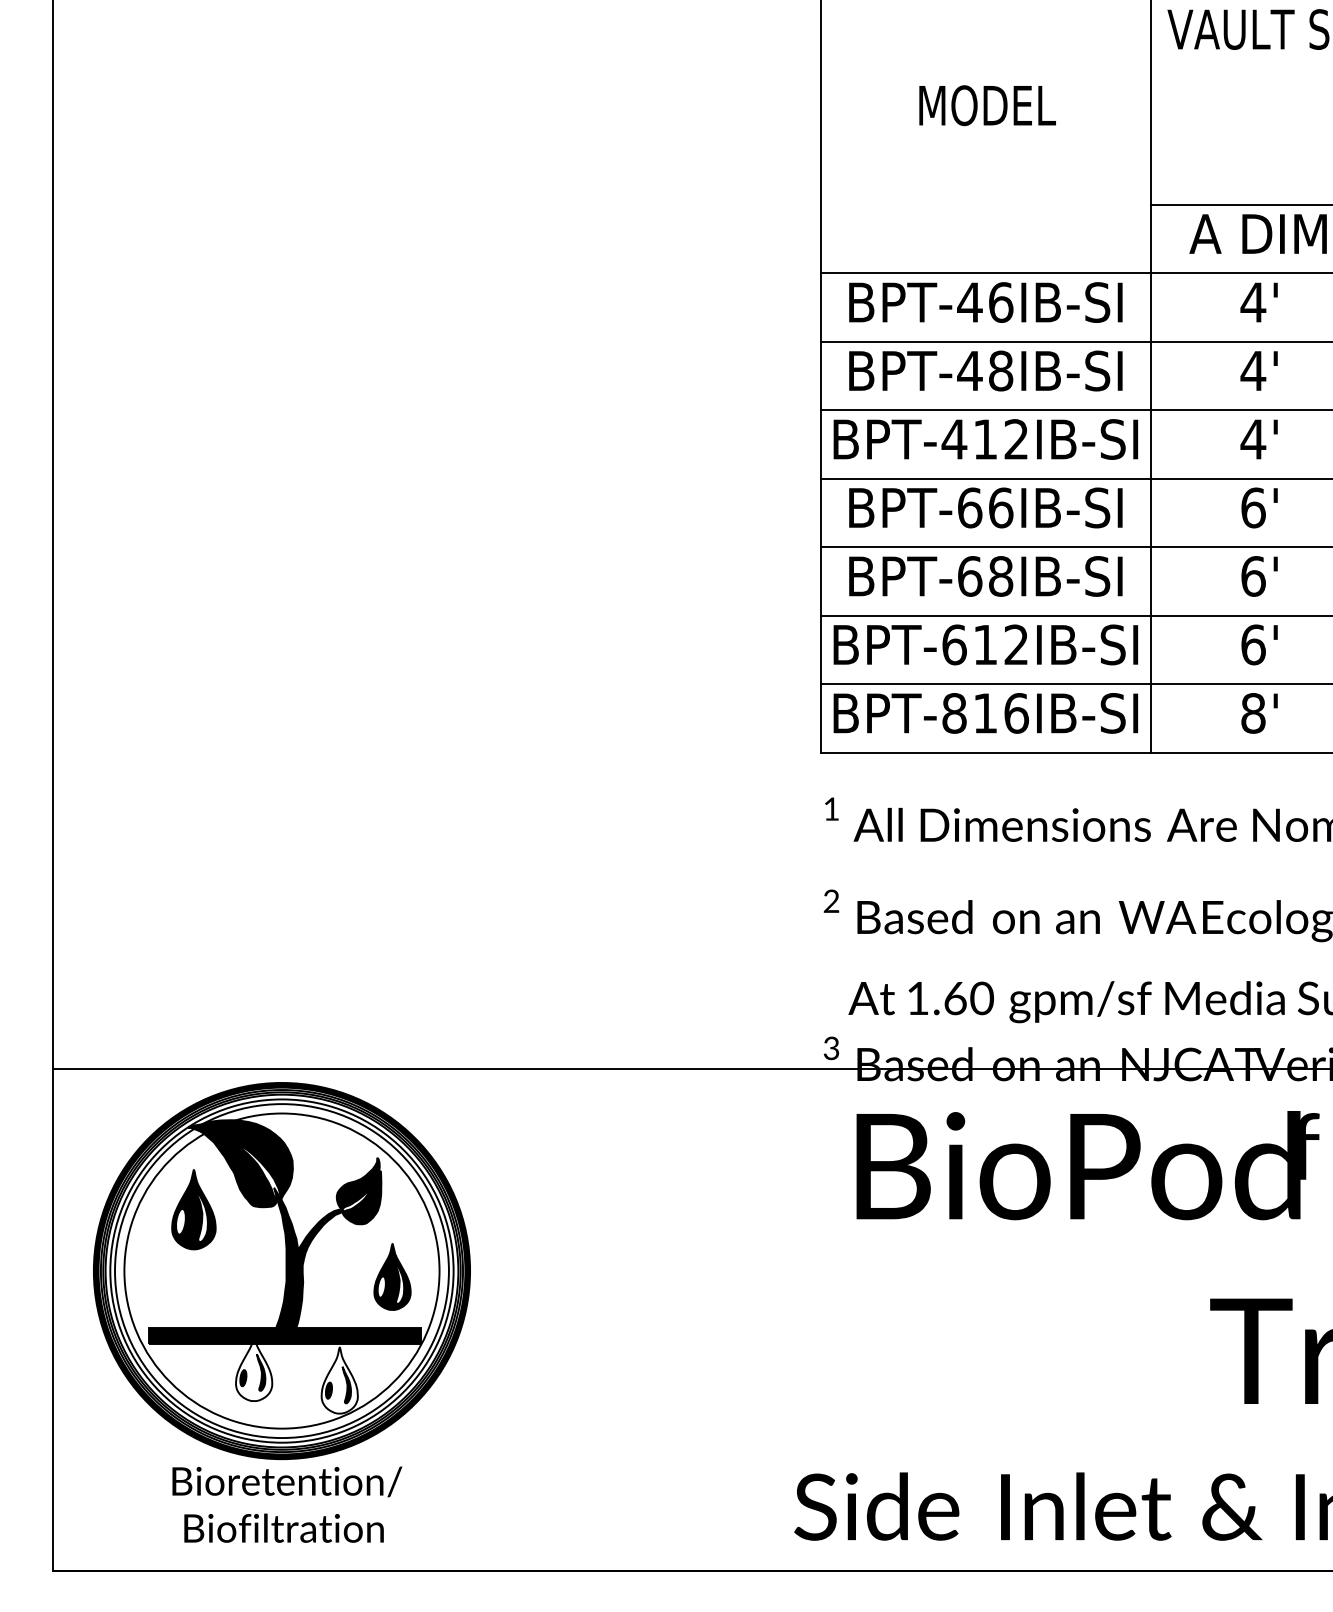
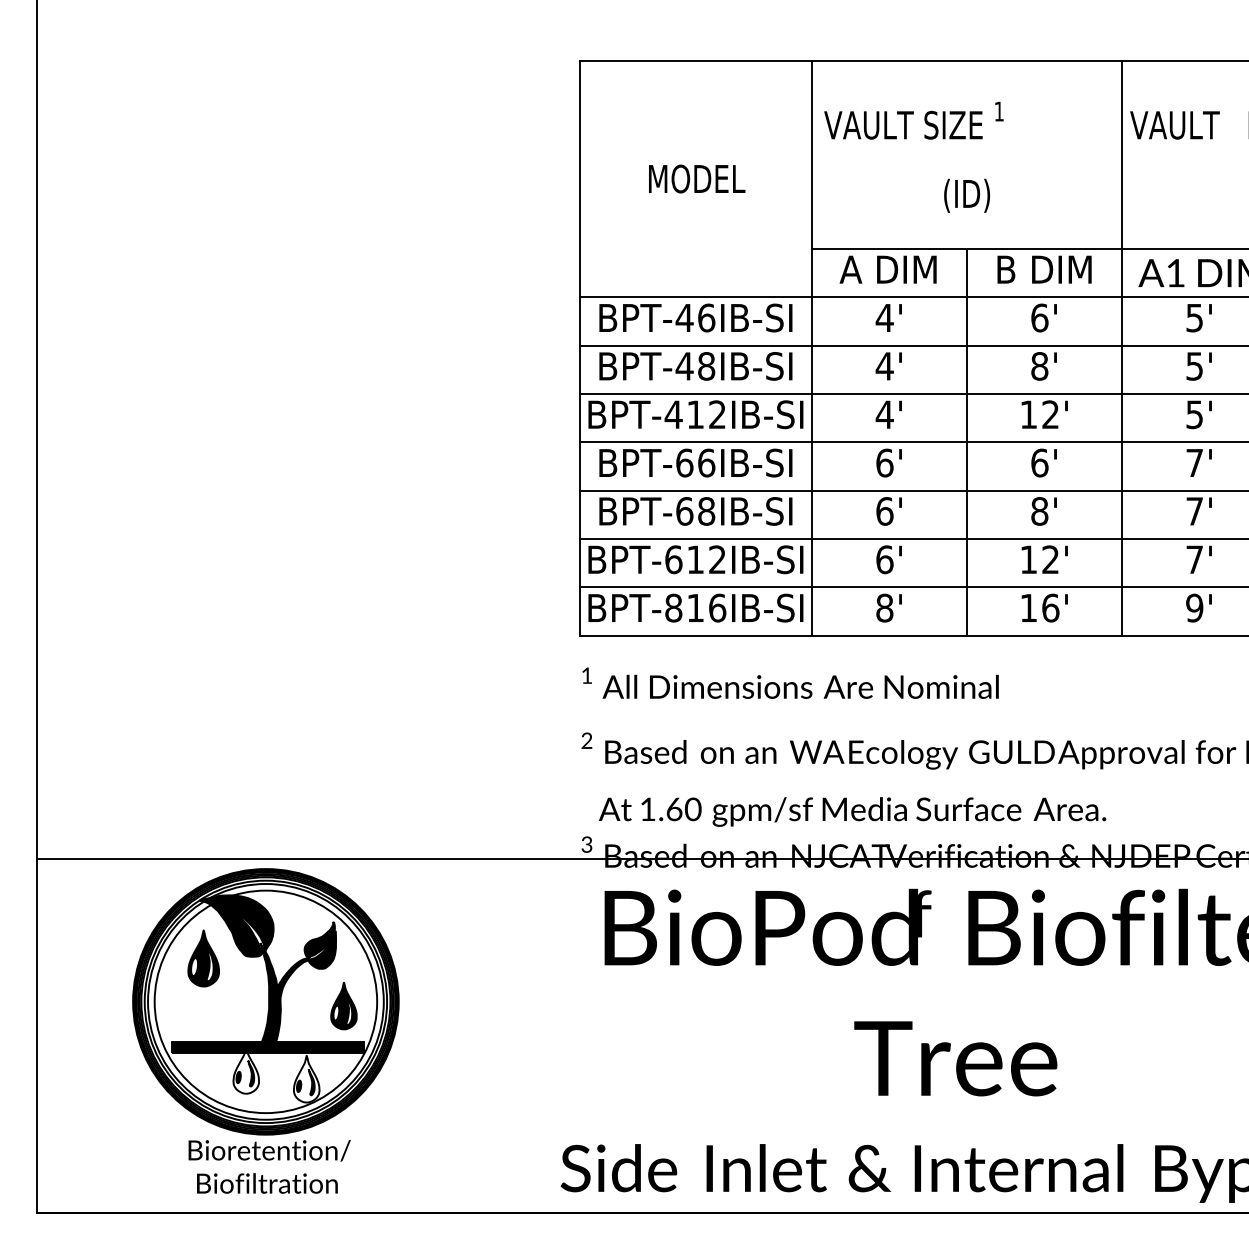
part: (281, 1311) -> (265, 1030), moved

